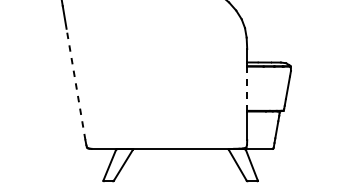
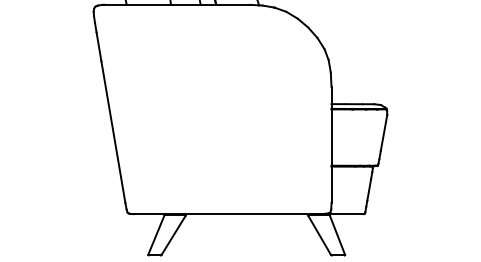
line: (76, 84) -> (113, 132), dashed -> solid
line: (247, 89) -> (331, 138), dashed -> solid

